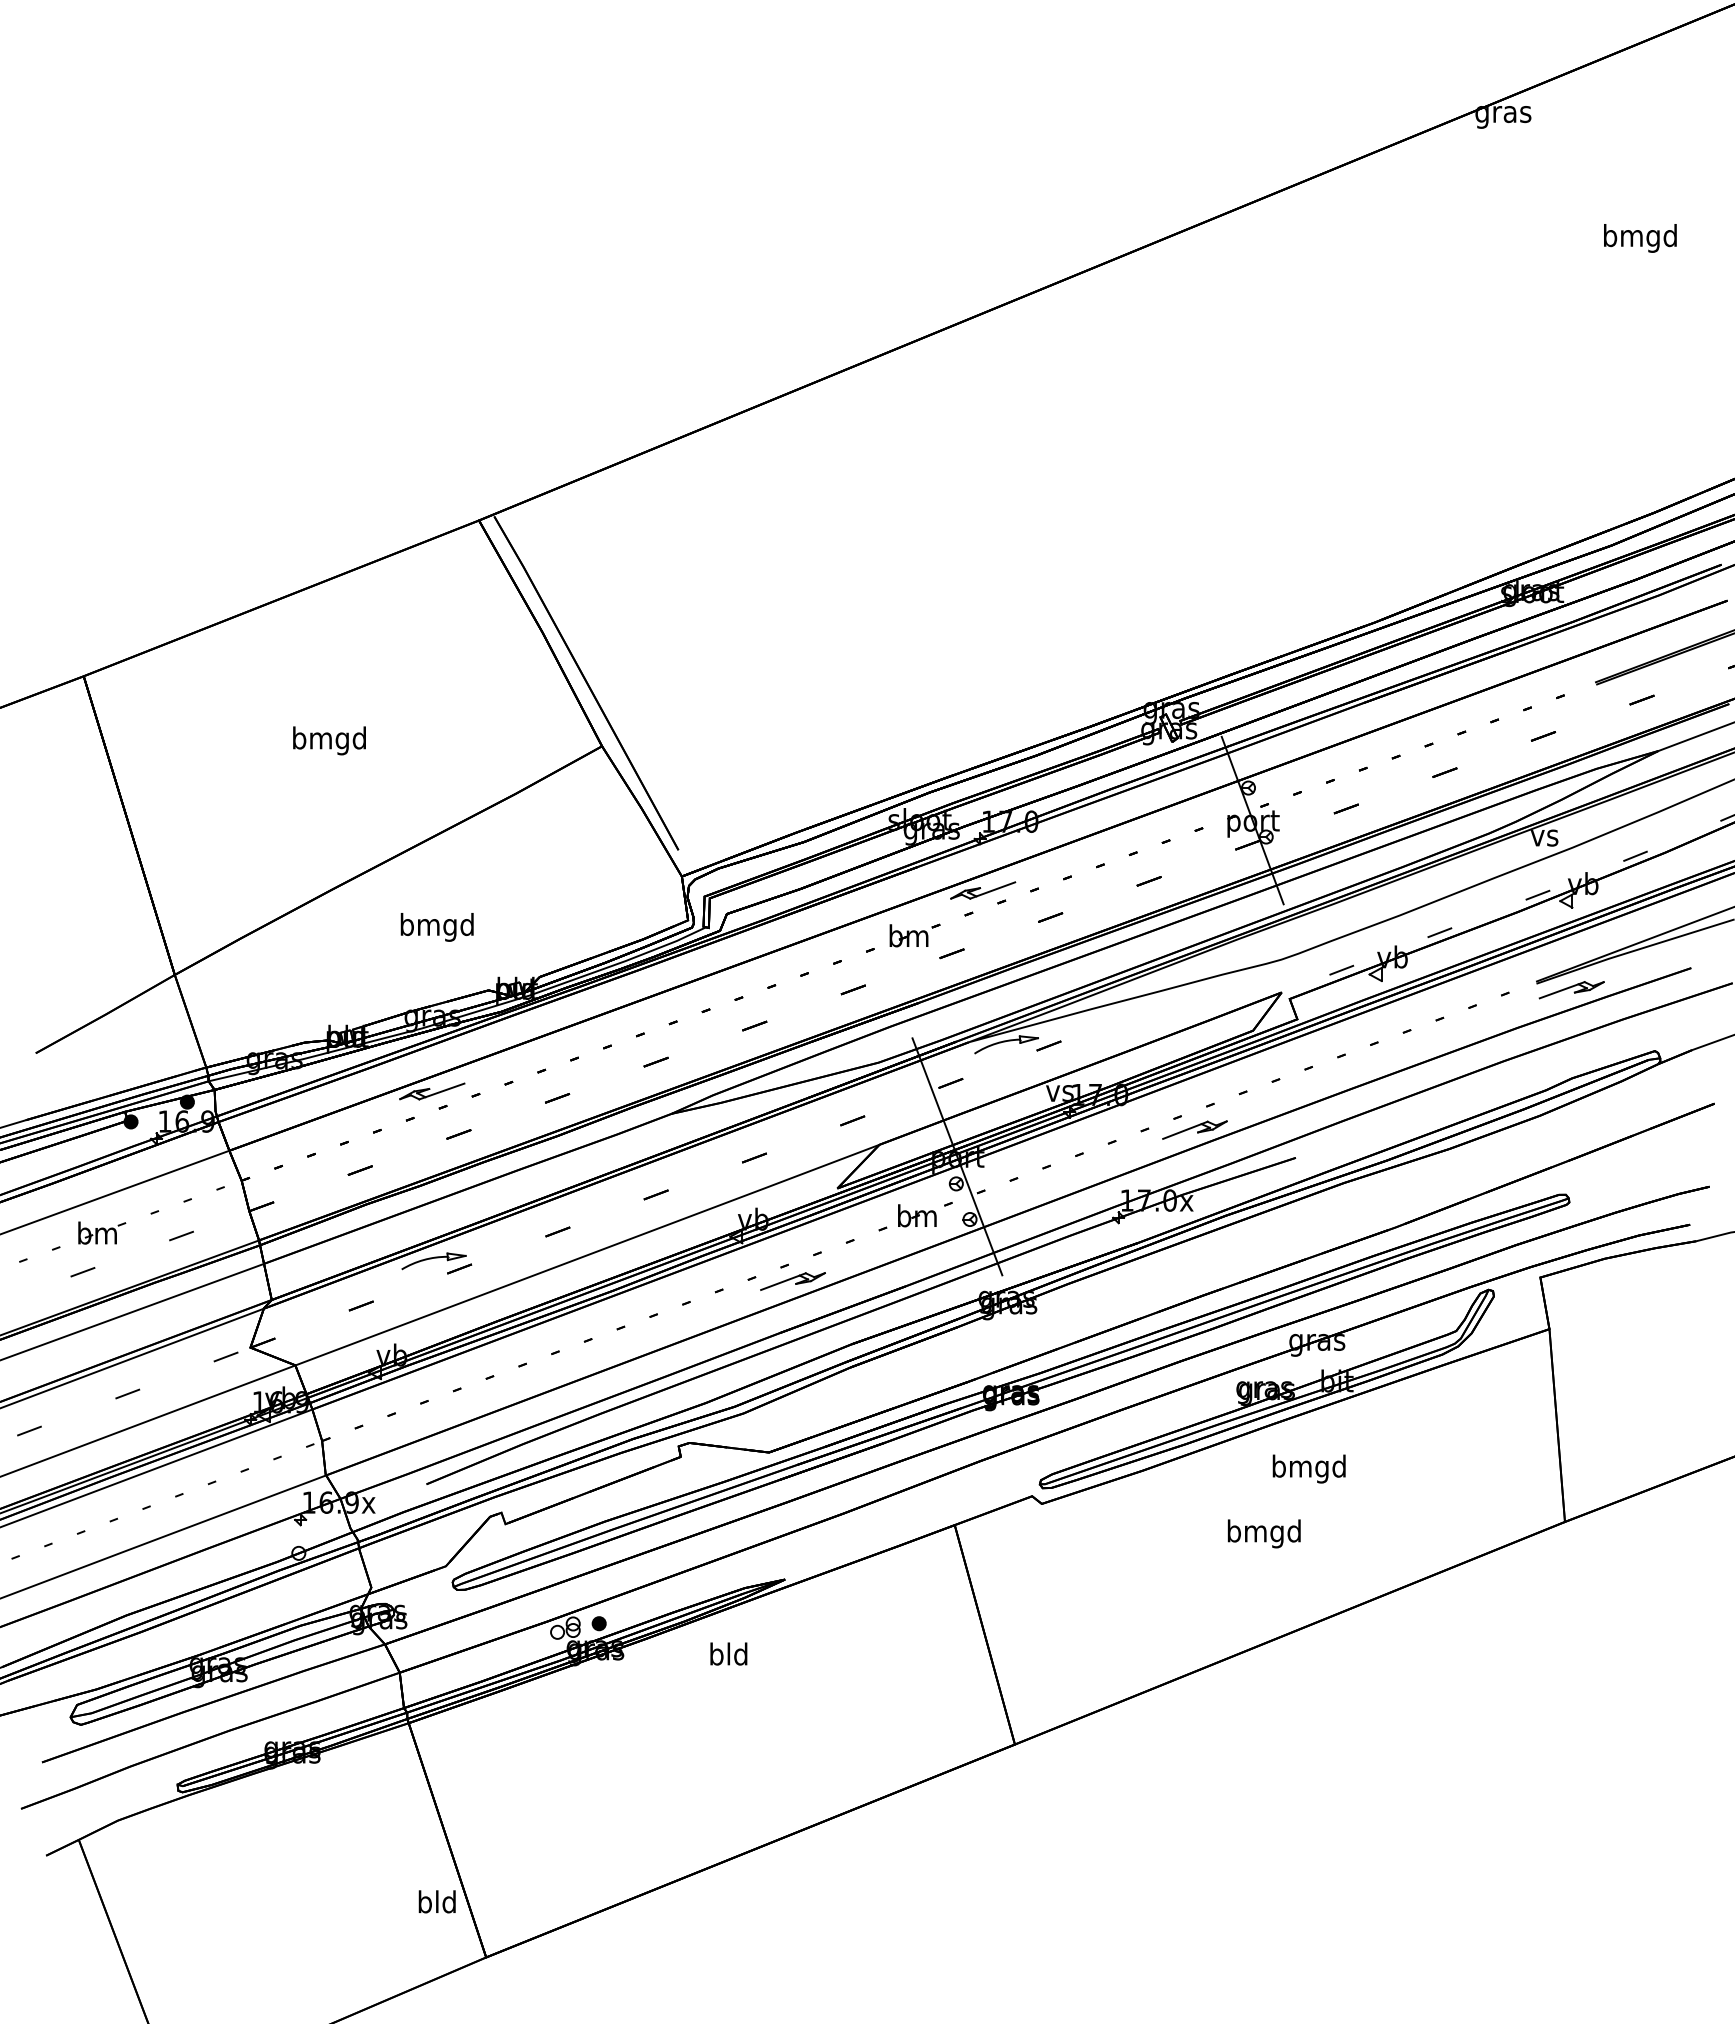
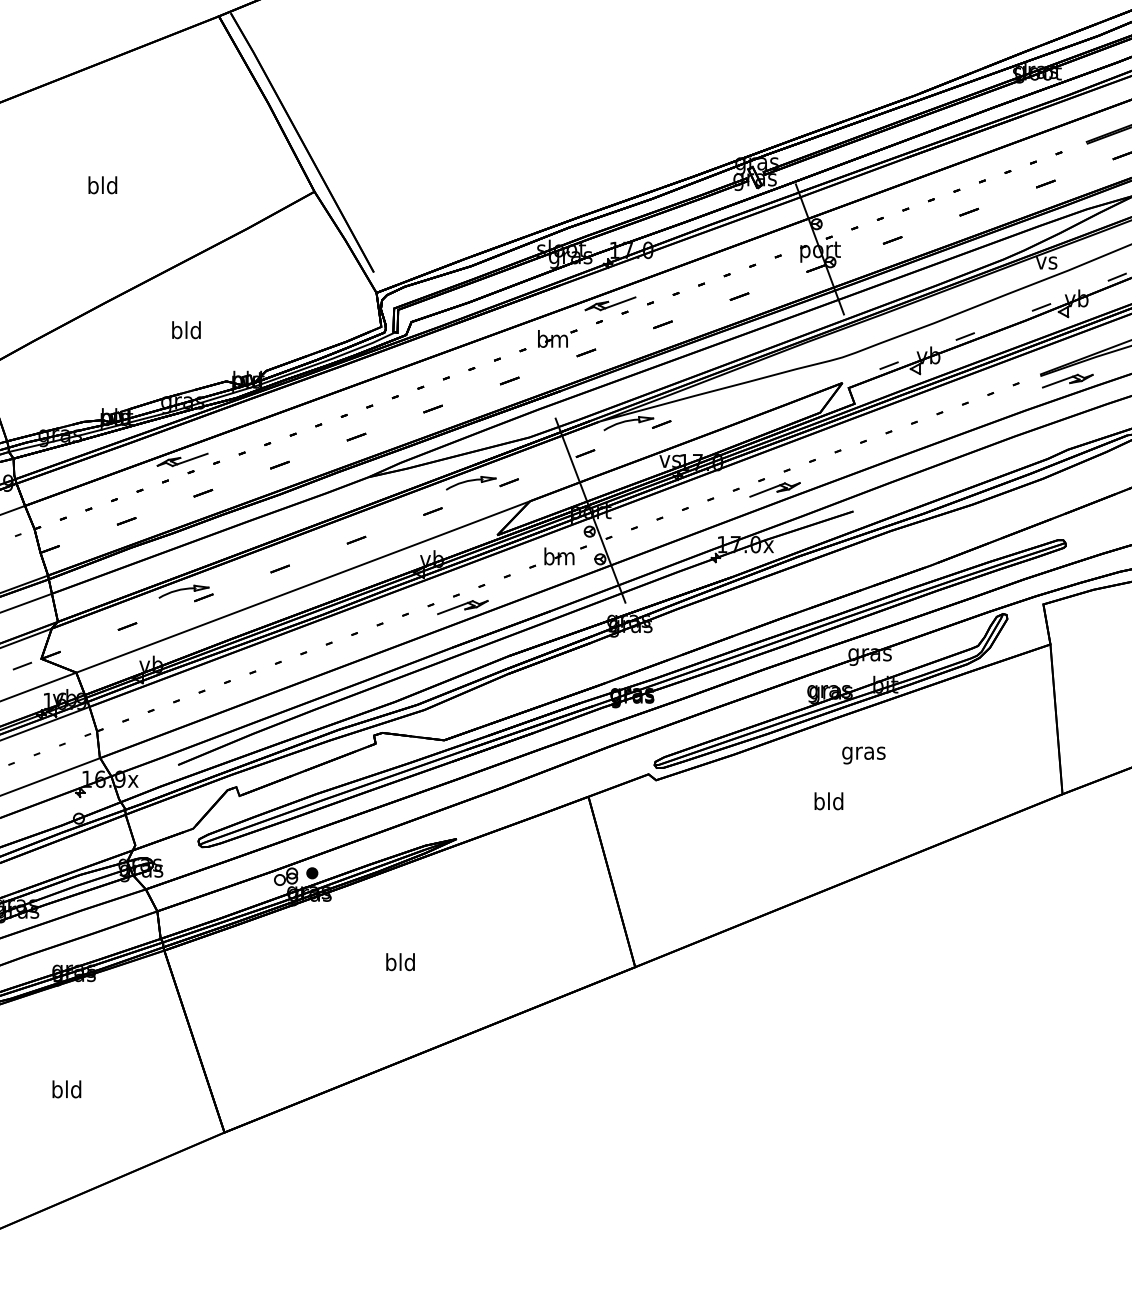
text: (329, 740) -> (102, 187), bmgd -> bld
text: (436, 927) -> (185, 332), bmgd -> bld
part: (803, 1121) -> (471, 483), added
text: (1308, 1468) -> (863, 752), bmgd -> gras
text: (1263, 1533) -> (828, 803), bmgd -> bld
text: (728, 1653) -> (400, 961), moved
text: (436, 1901) -> (66, 1089), moved

